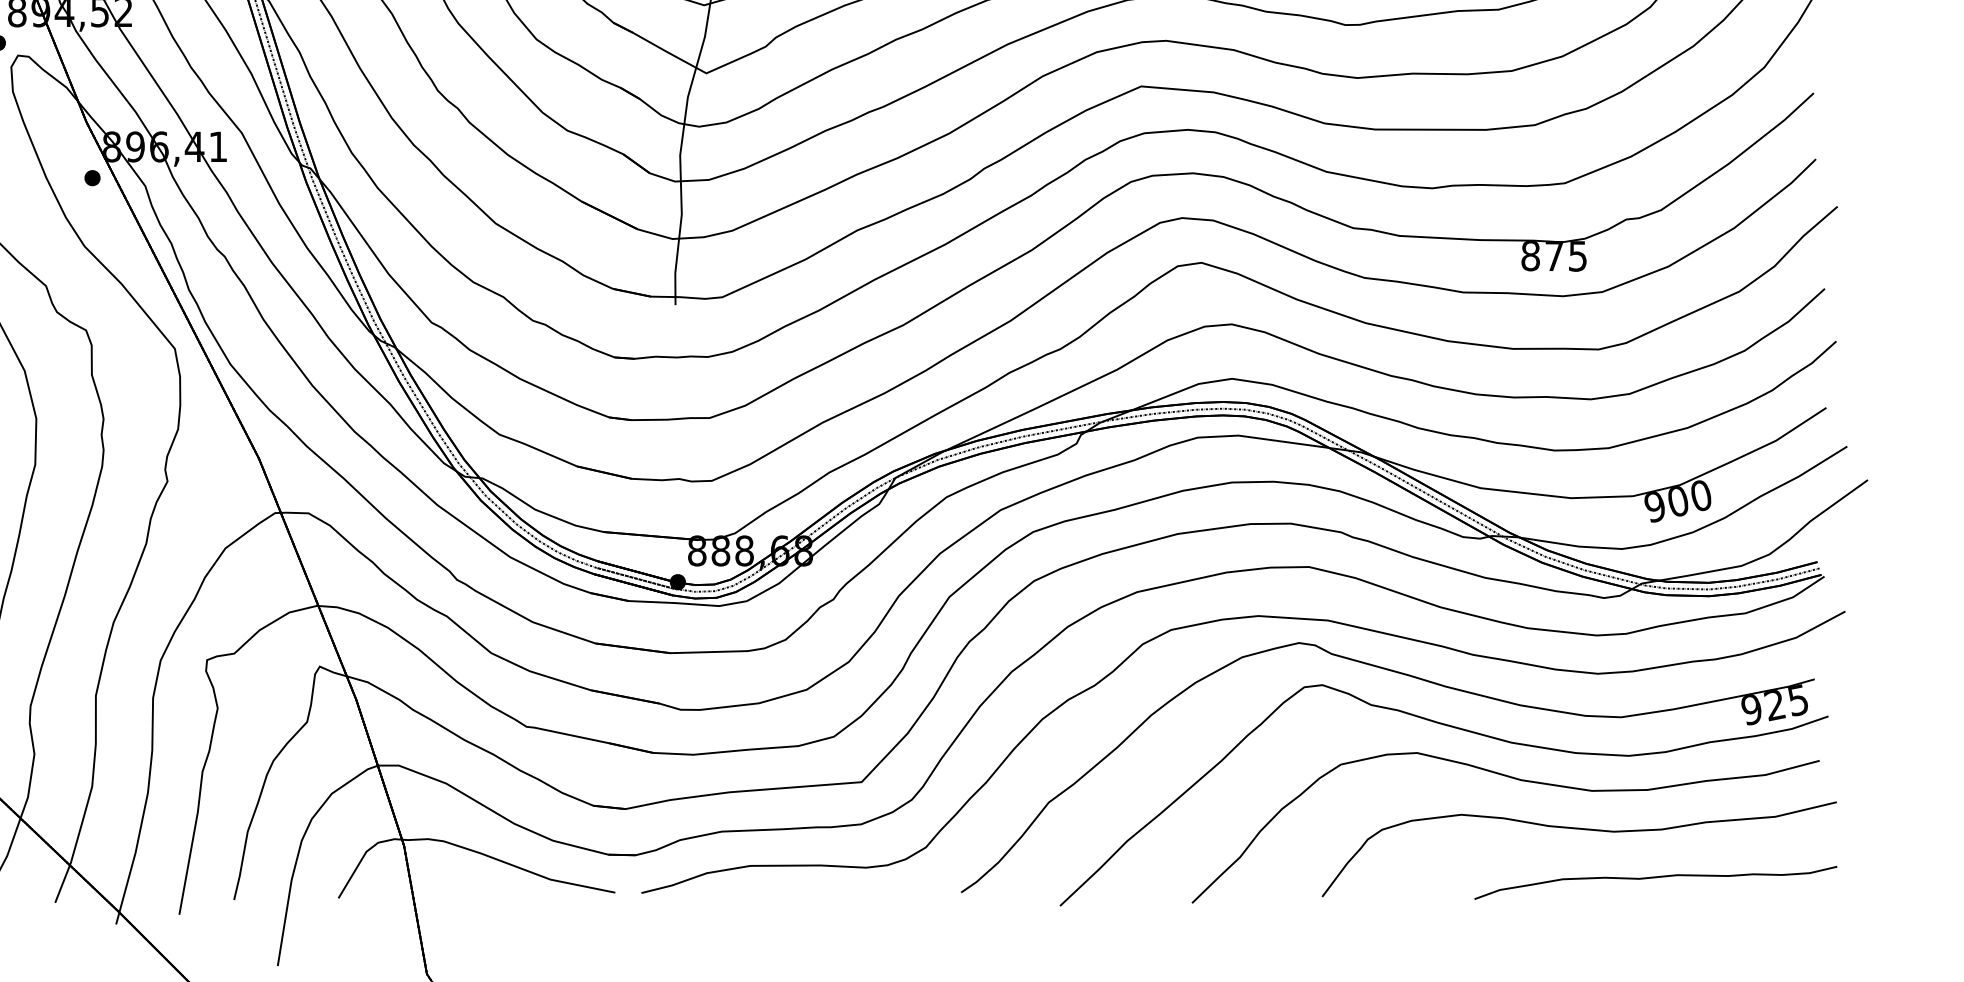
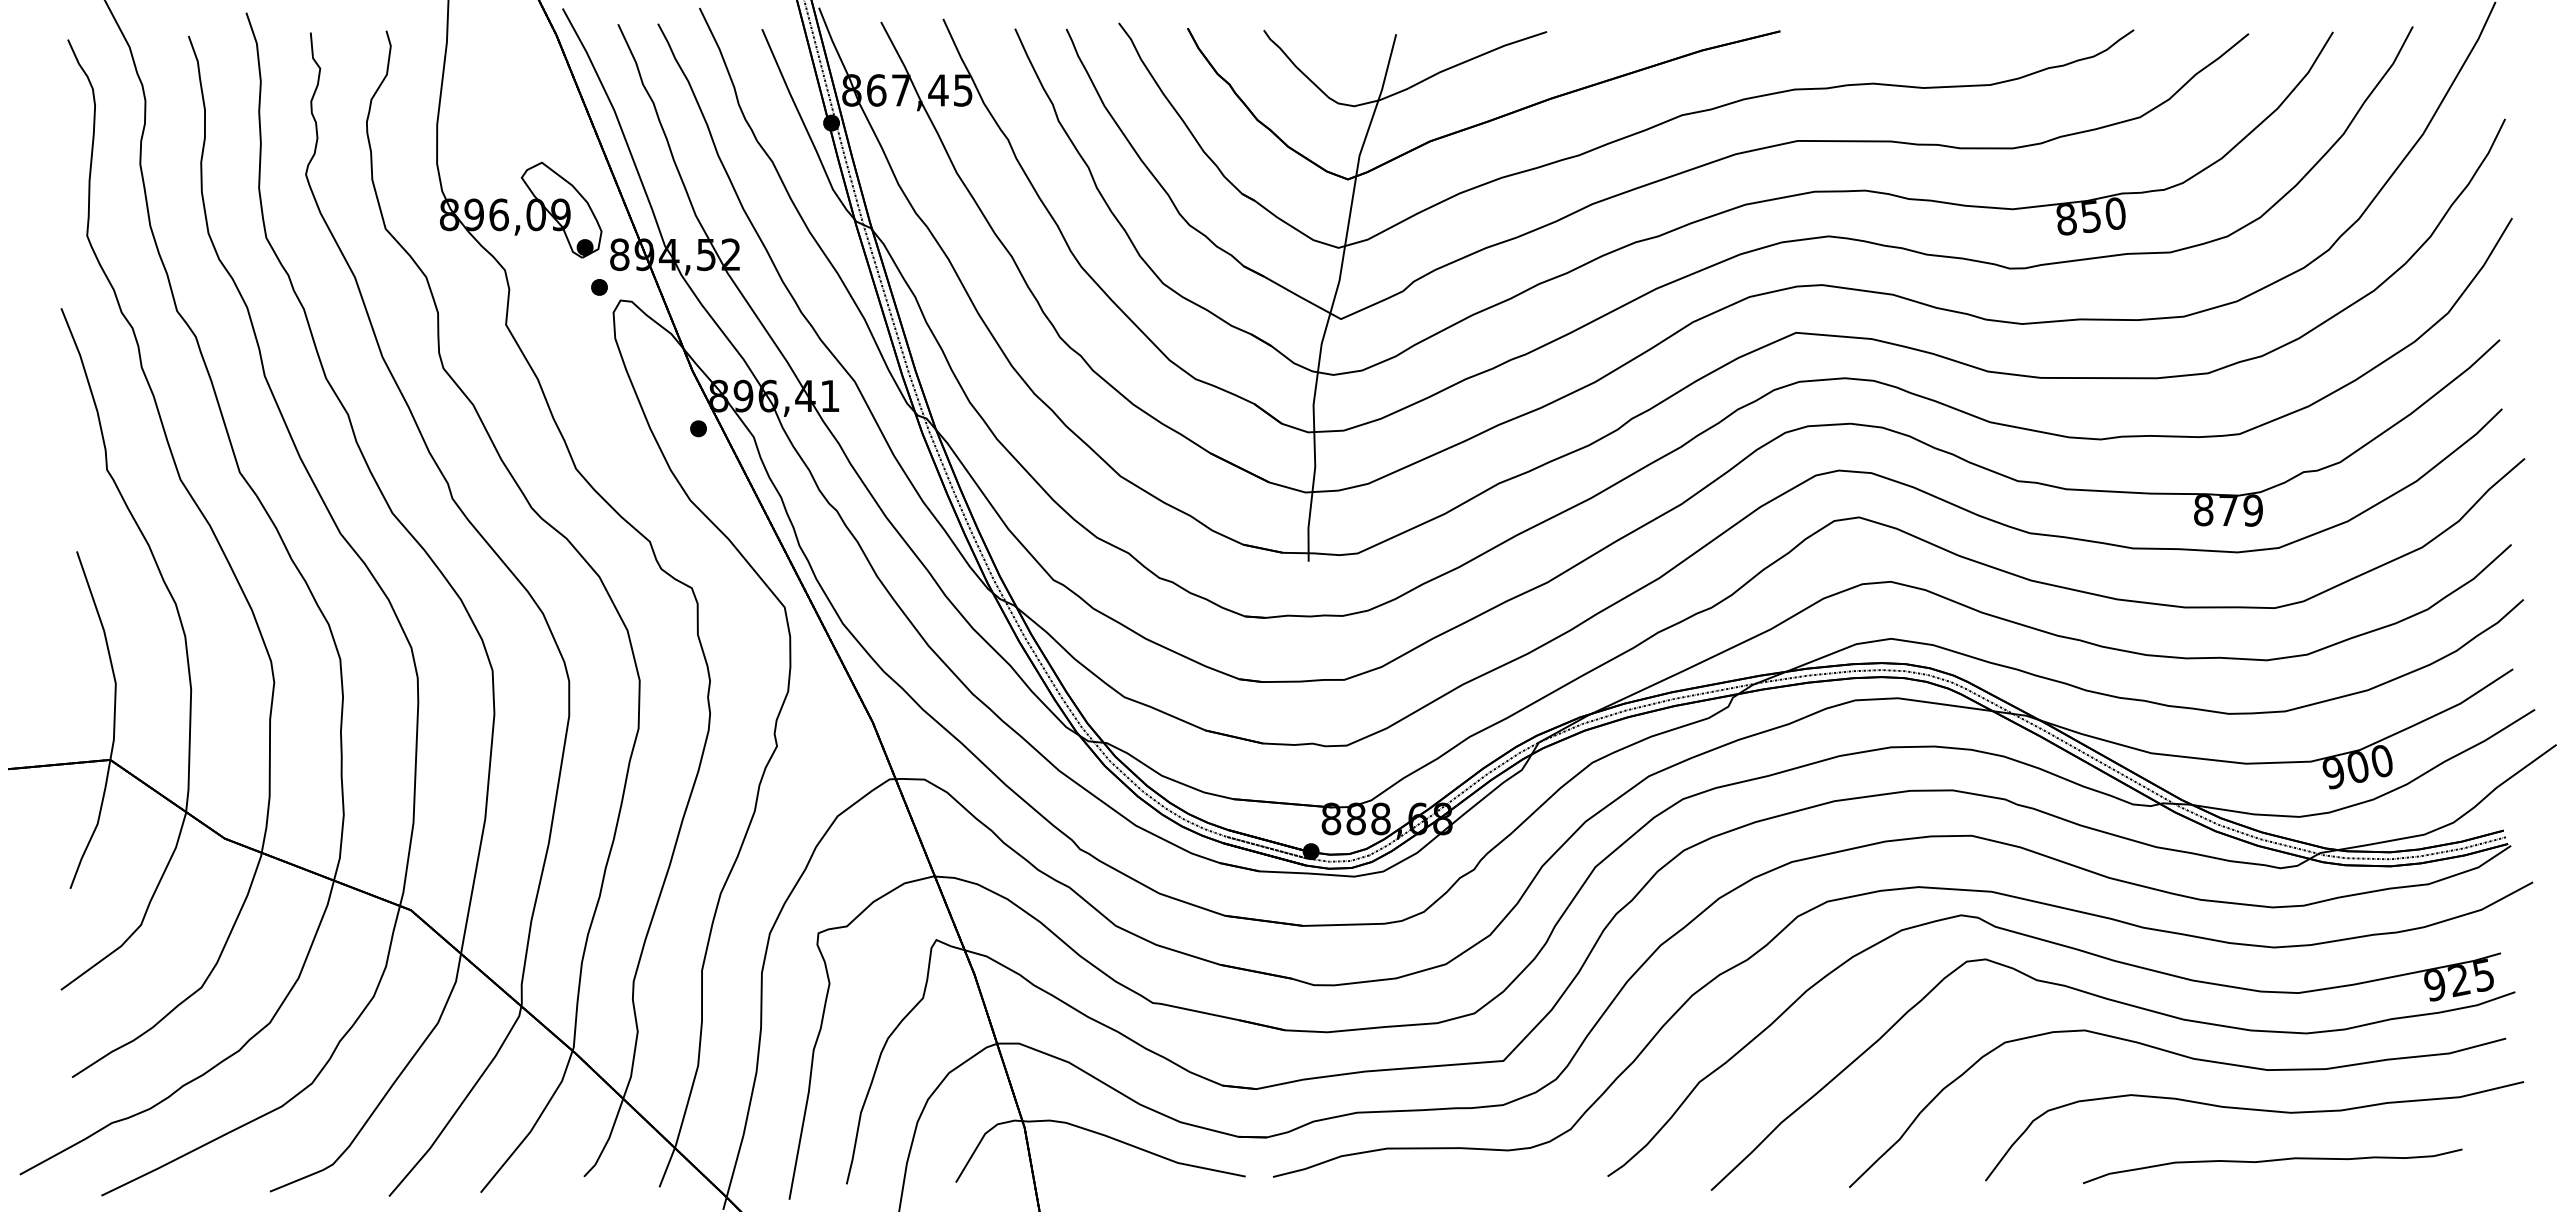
text: (1577, 256) -> (2252, 510), 875 -> 879
part: (1655, 883) -> (2272, 1166), moved

